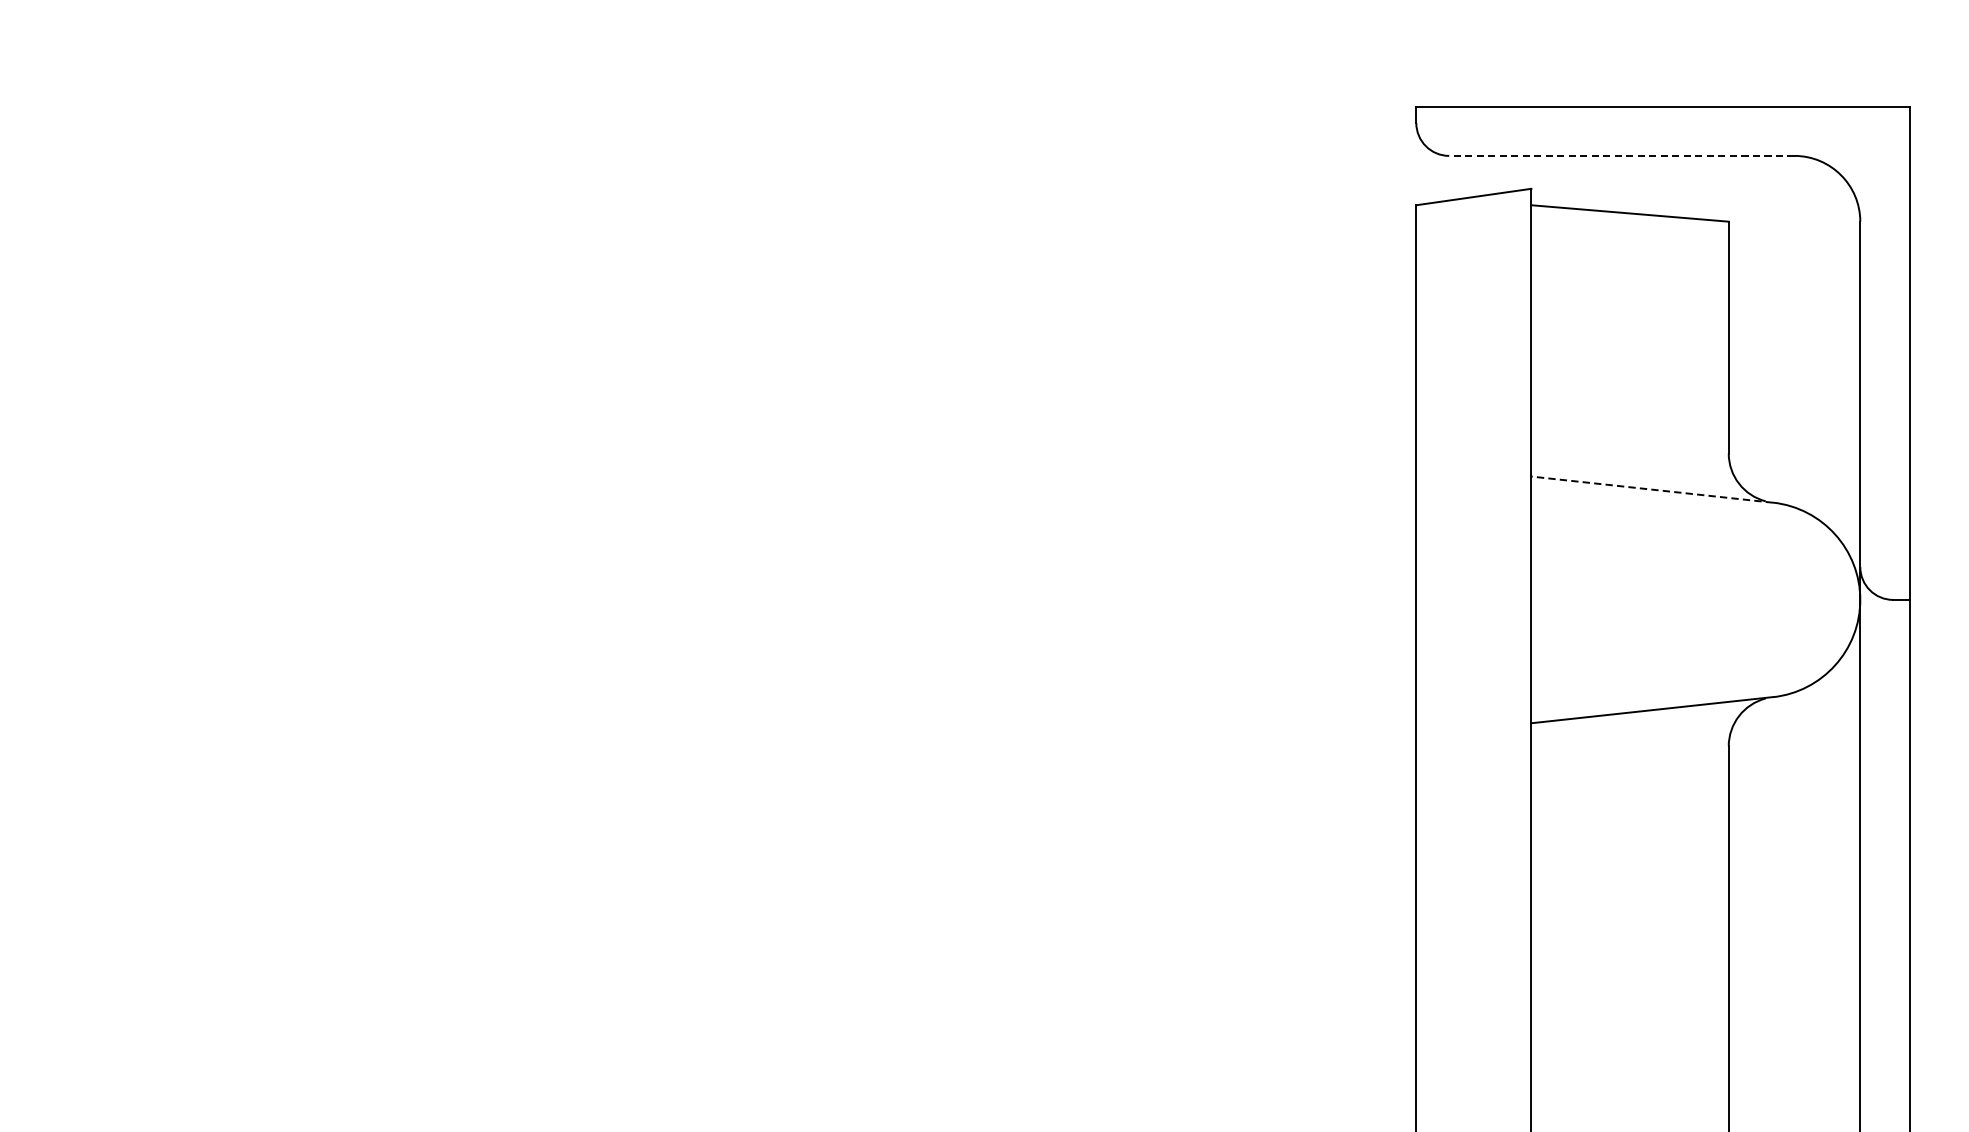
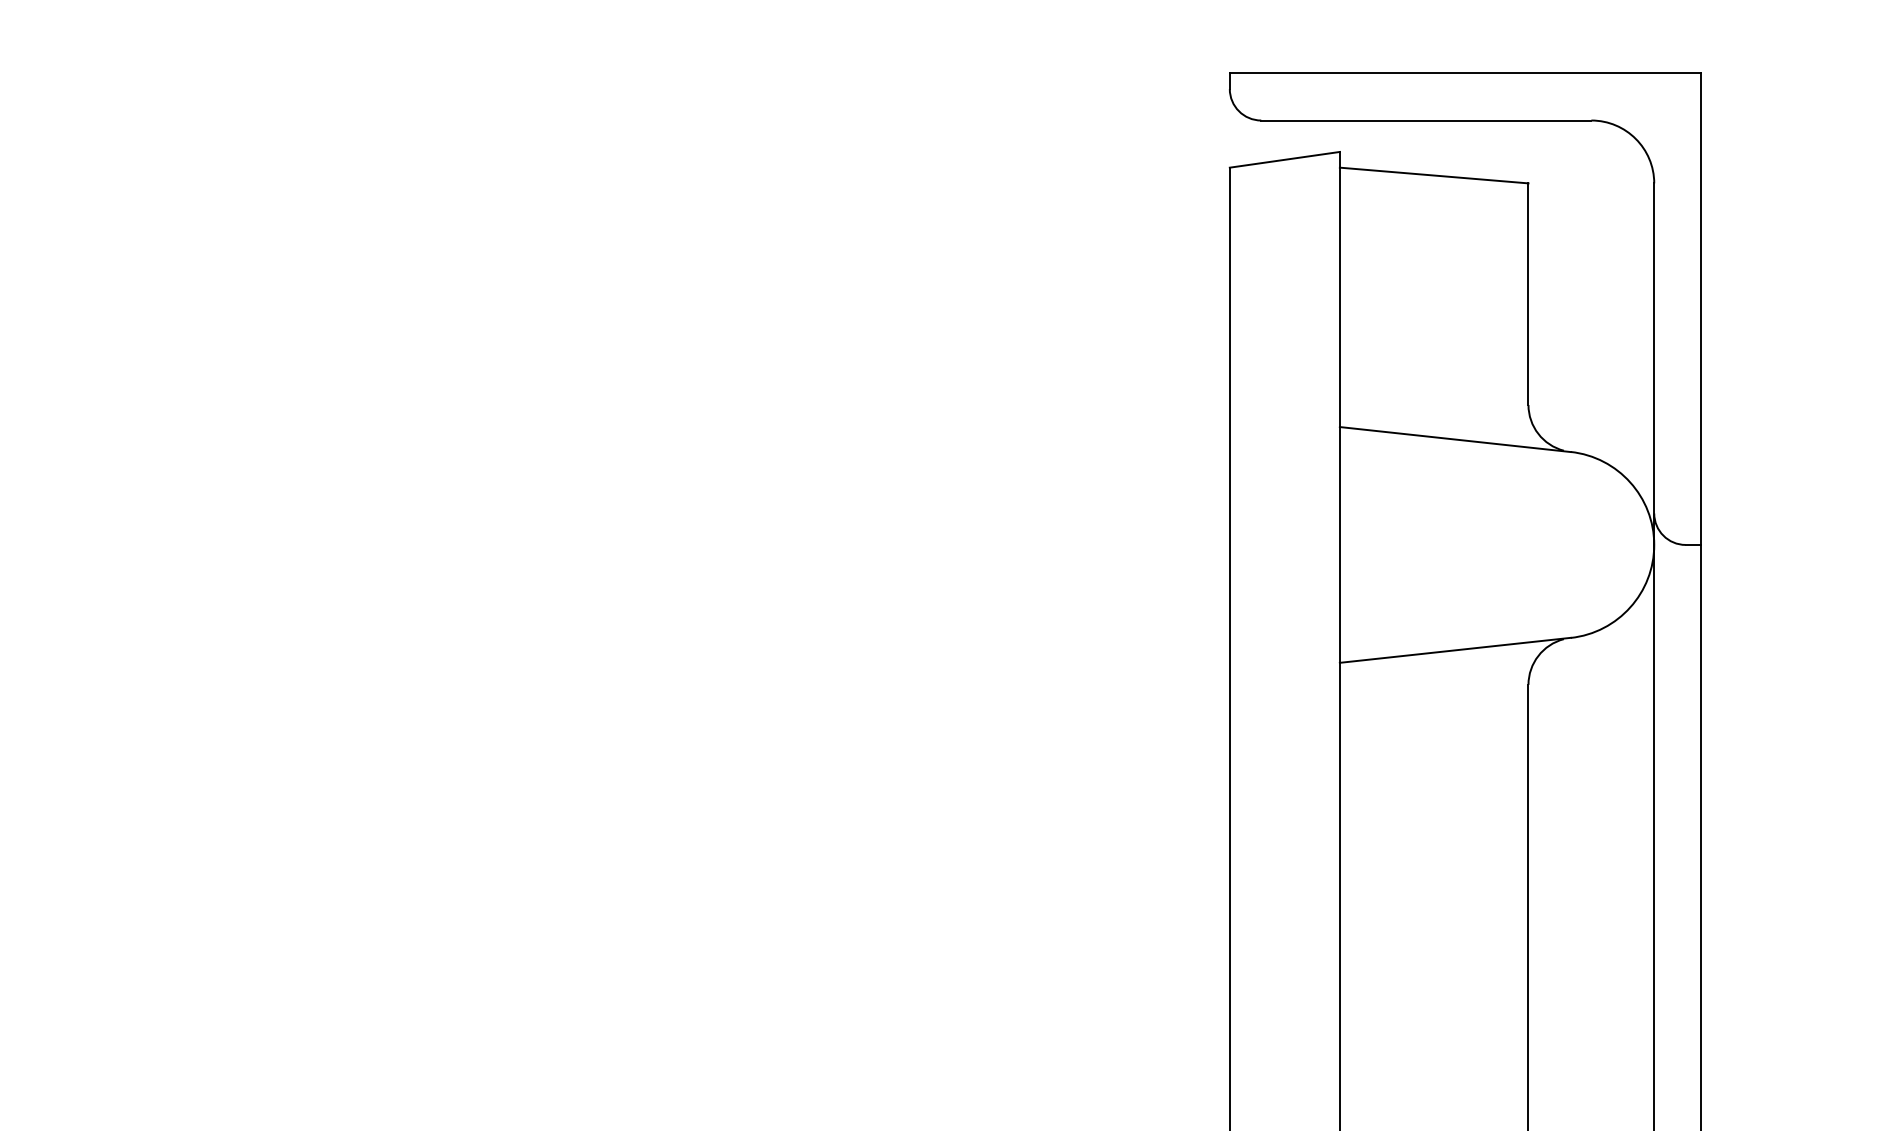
line: (1621, 155) -> (1425, 120), dashed -> solid
line: (1651, 489) -> (1454, 439), dashed -> solid

